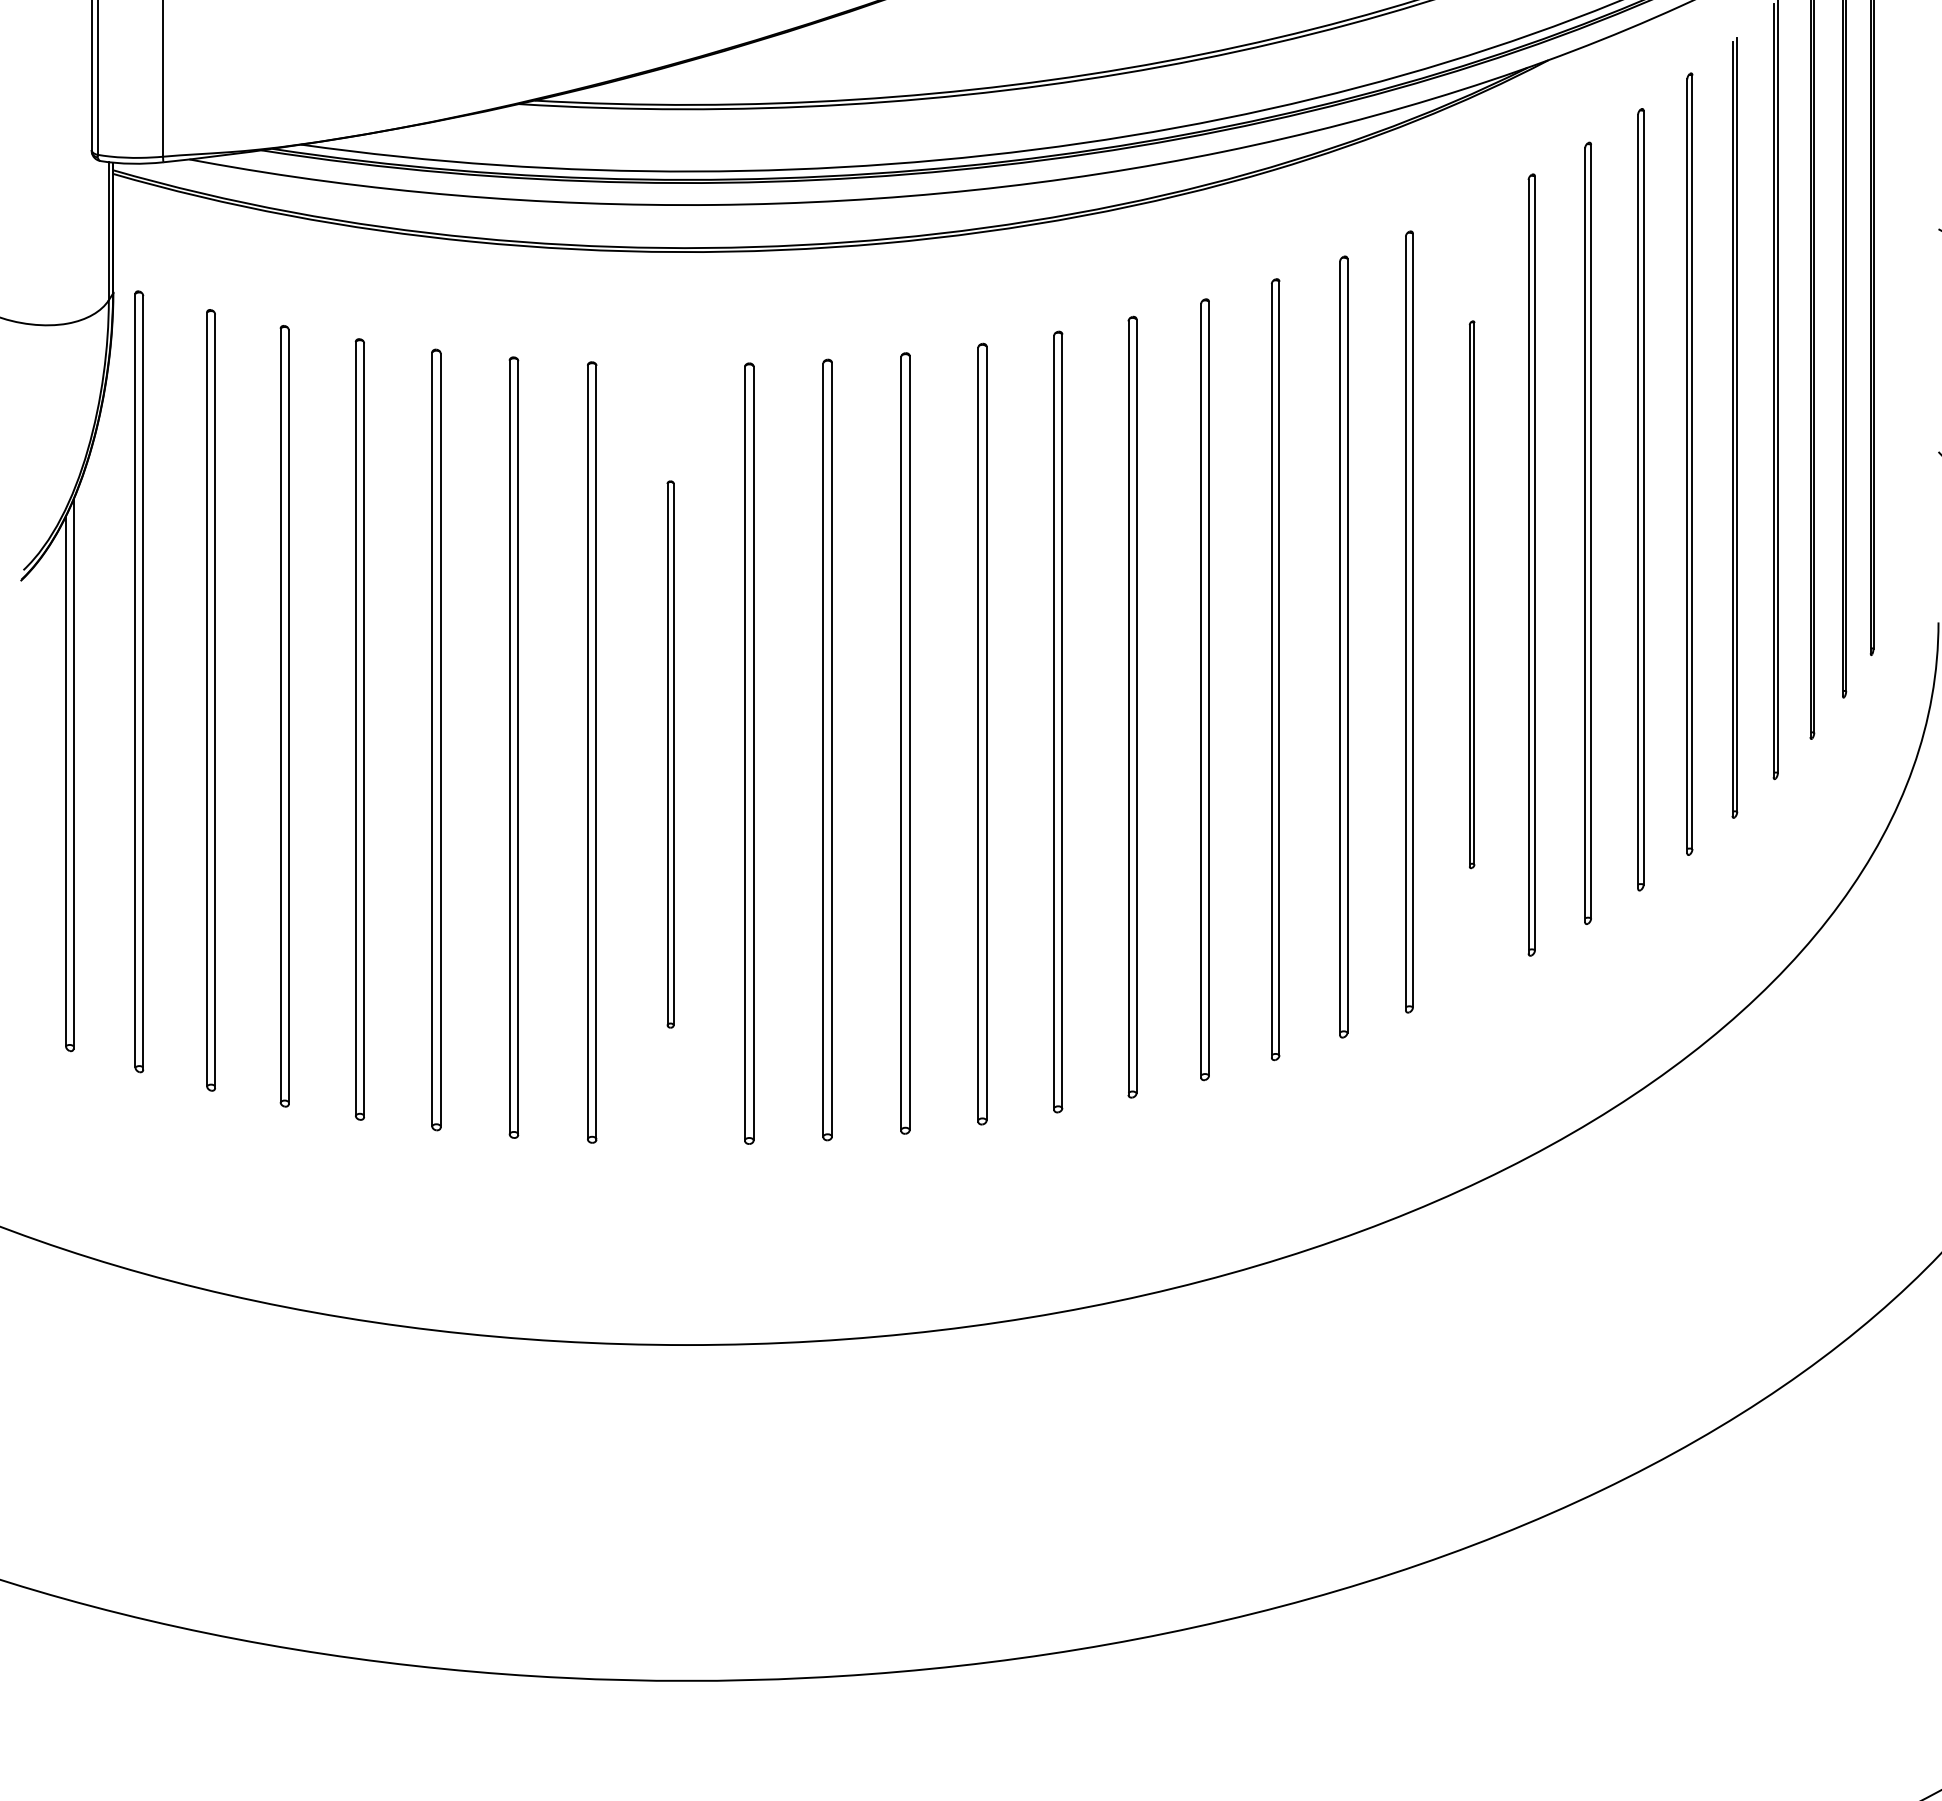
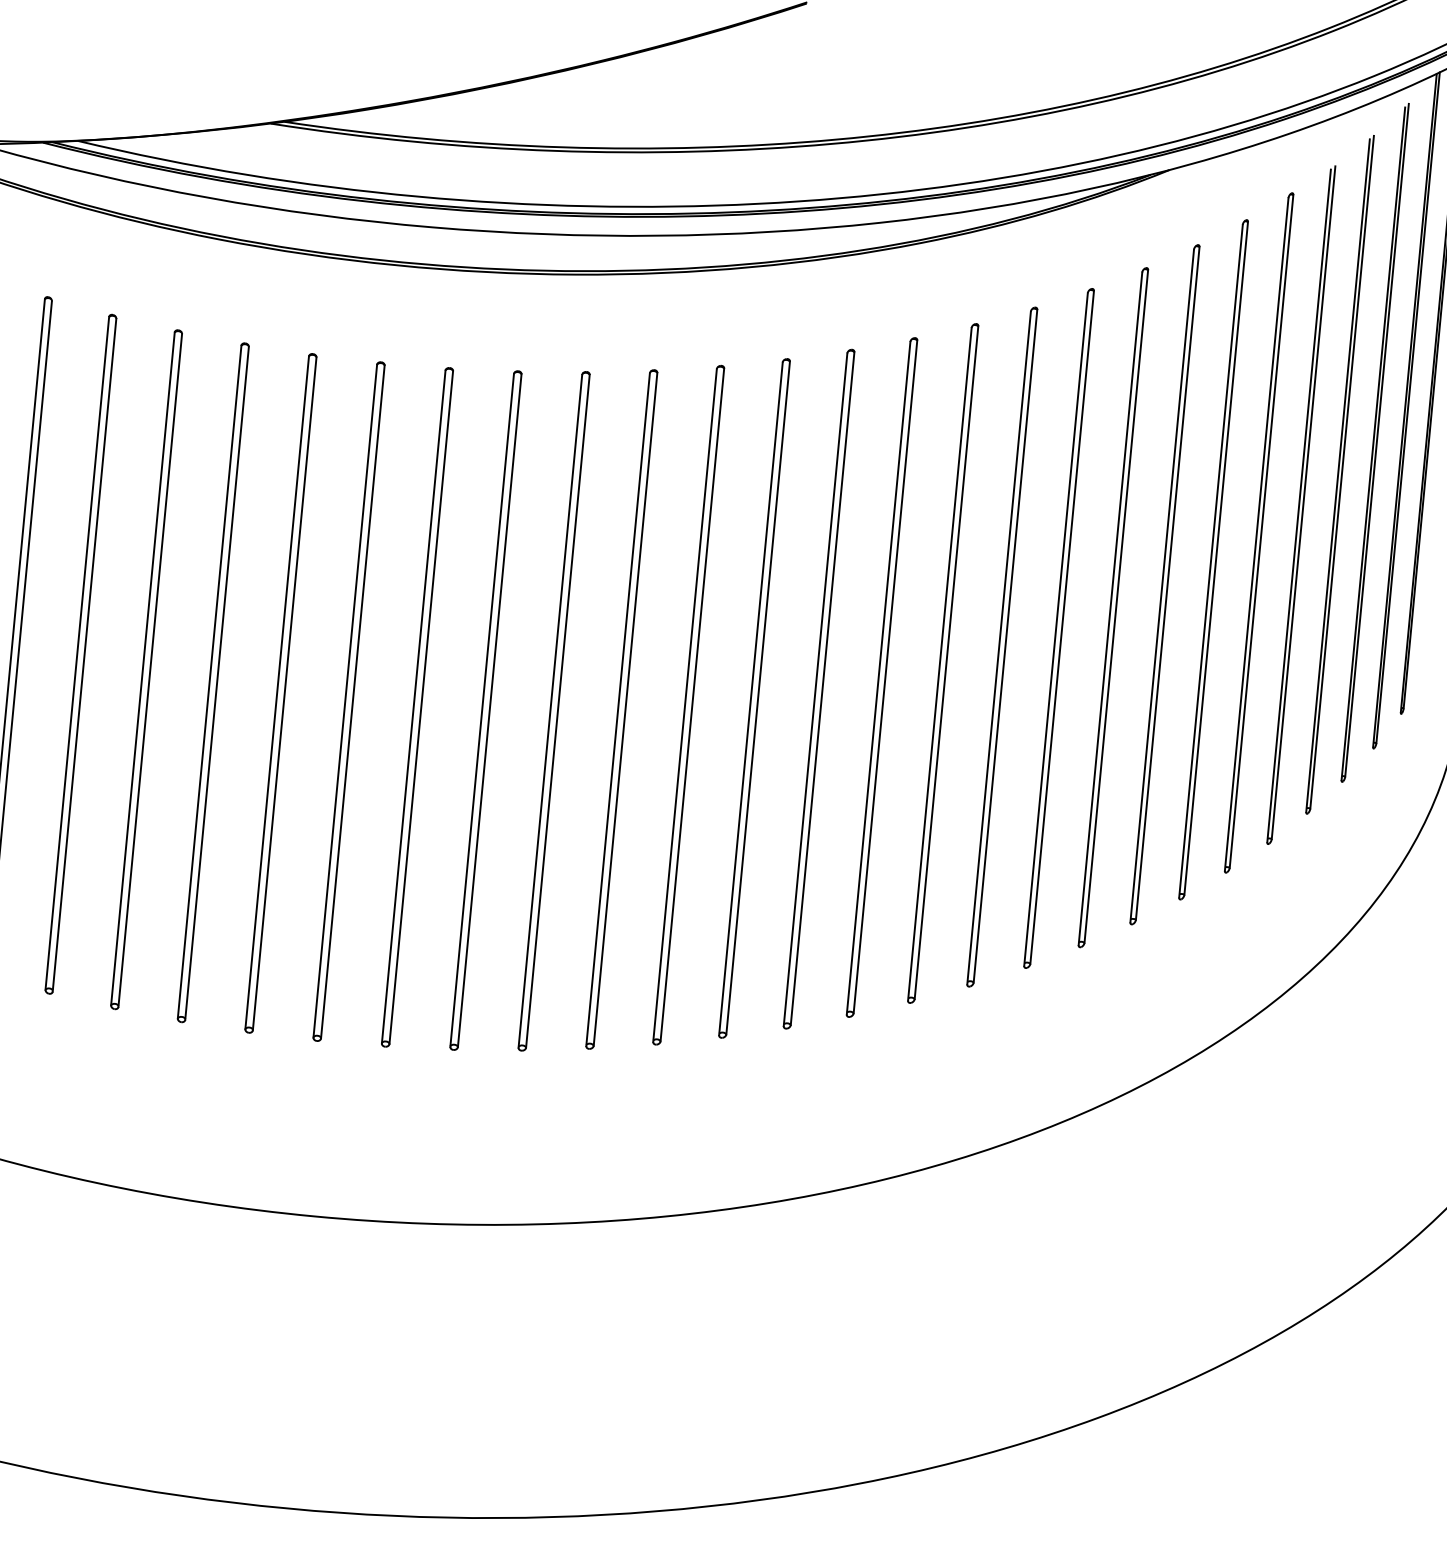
part: (1471, 594) -> (1058, 628), size x1.43
part: (670, 754) -> (348, 701), size x1.43

